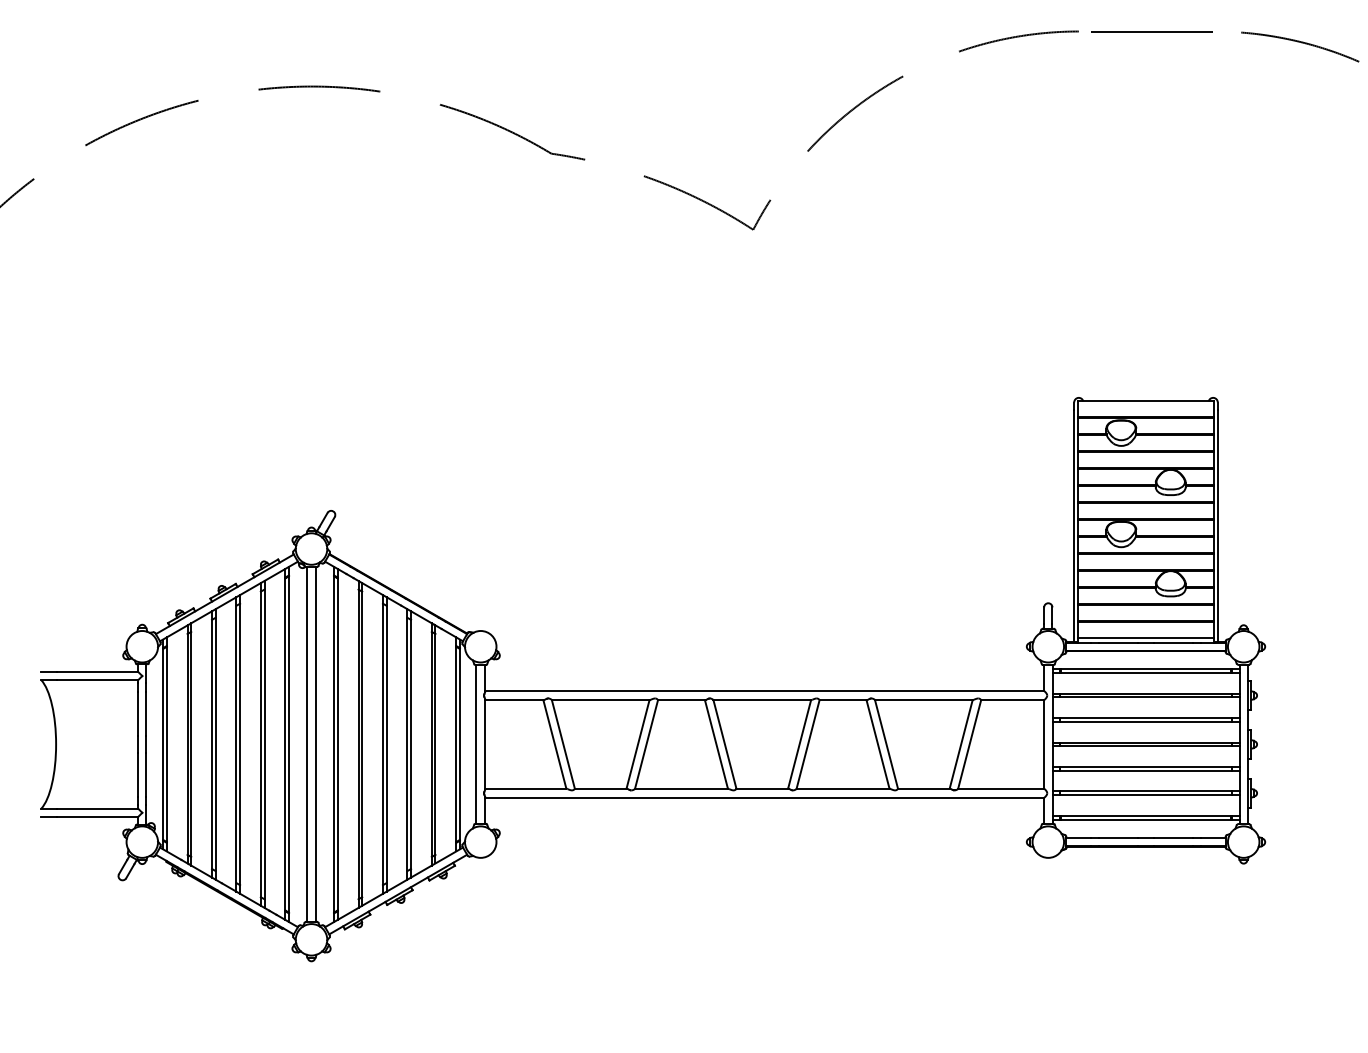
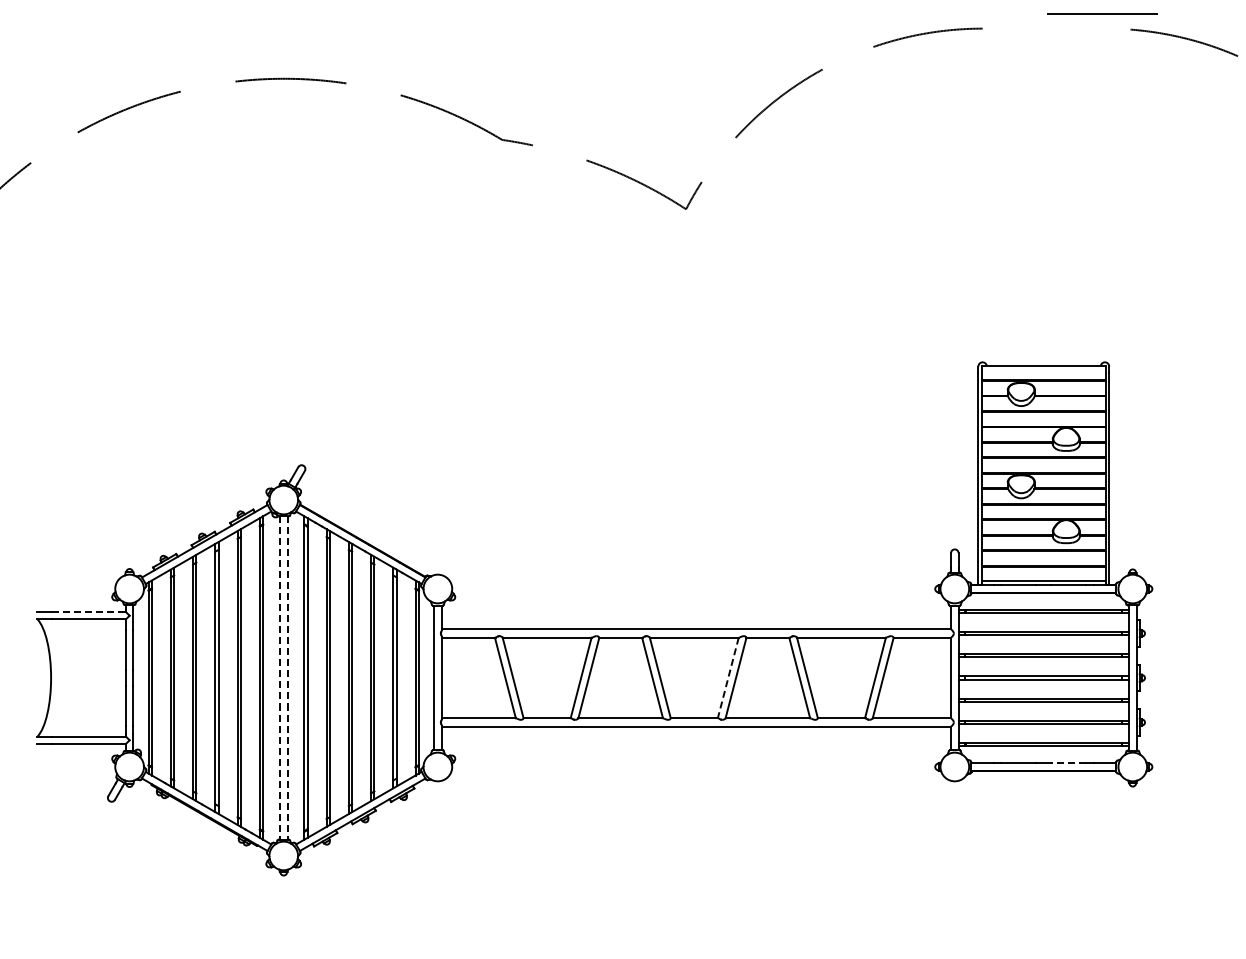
line: (1152, 31) -> (1102, 13), moved
line: (98, 671) -> (89, 611), solid -> dashed
line: (799, 743) -> (728, 677), solid -> dashed
line: (306, 744) -> (279, 678), solid -> dashed
line: (315, 744) -> (287, 678), solid -> dashed
line: (1173, 838) -> (1068, 763), solid -> dashed

